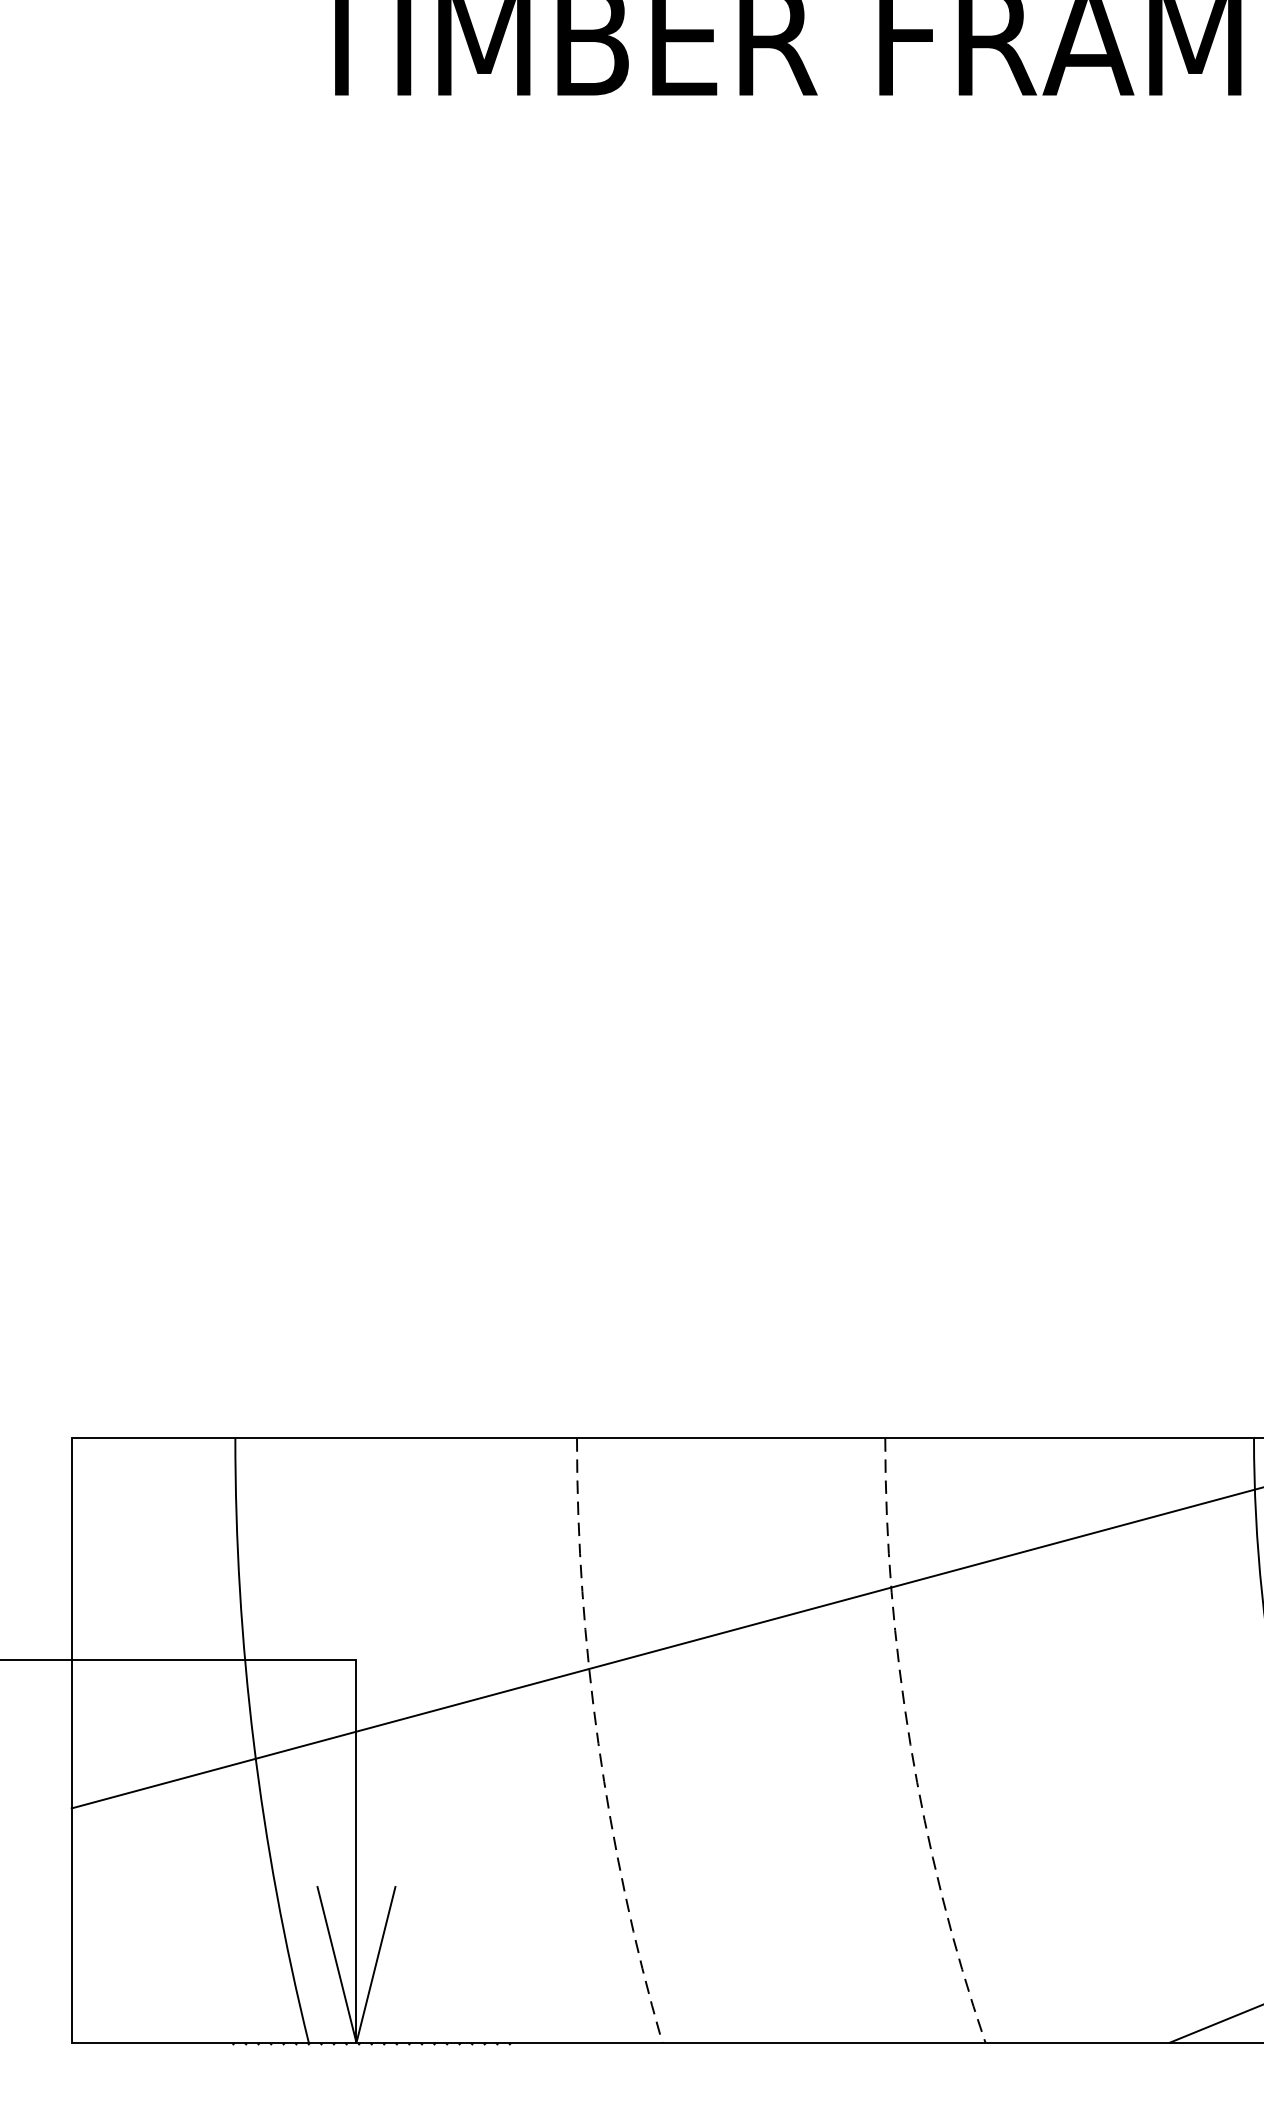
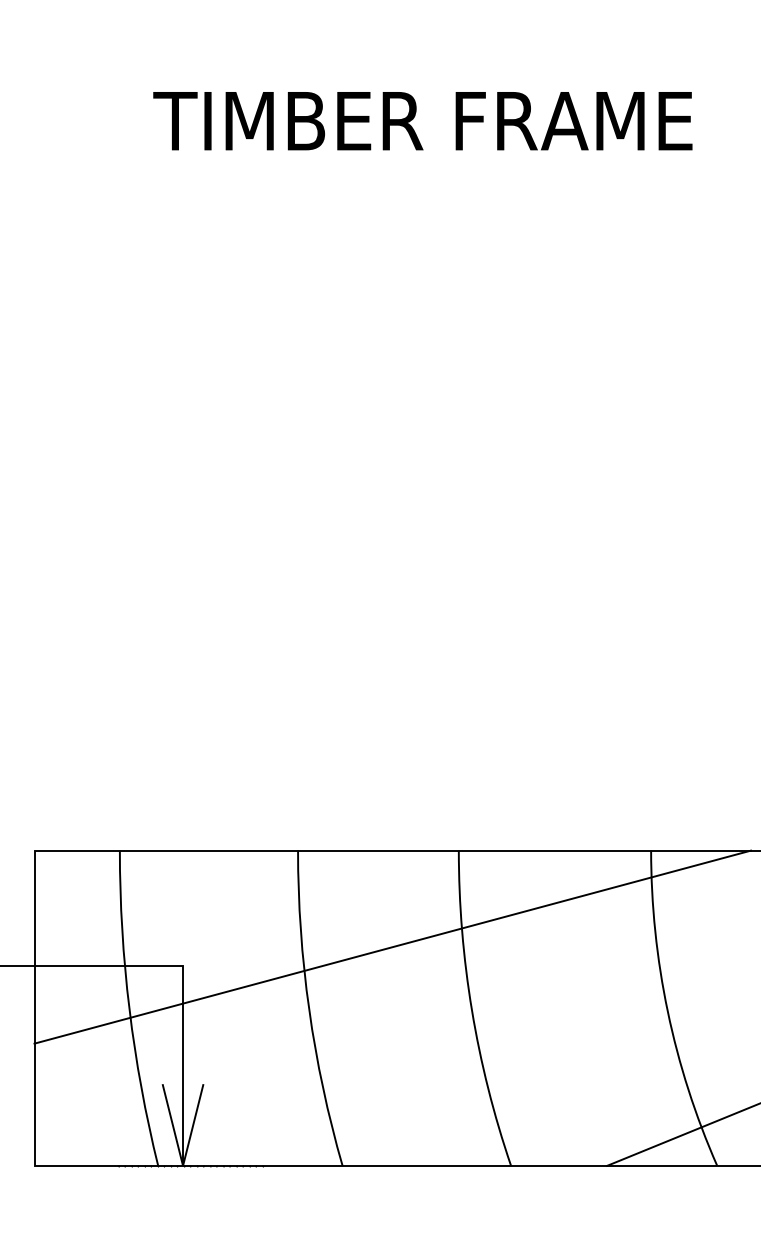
arc: (598, 1742) -> (309, 1009), dashed -> solid
arc: (909, 1744) -> (471, 1010), dashed -> solid

